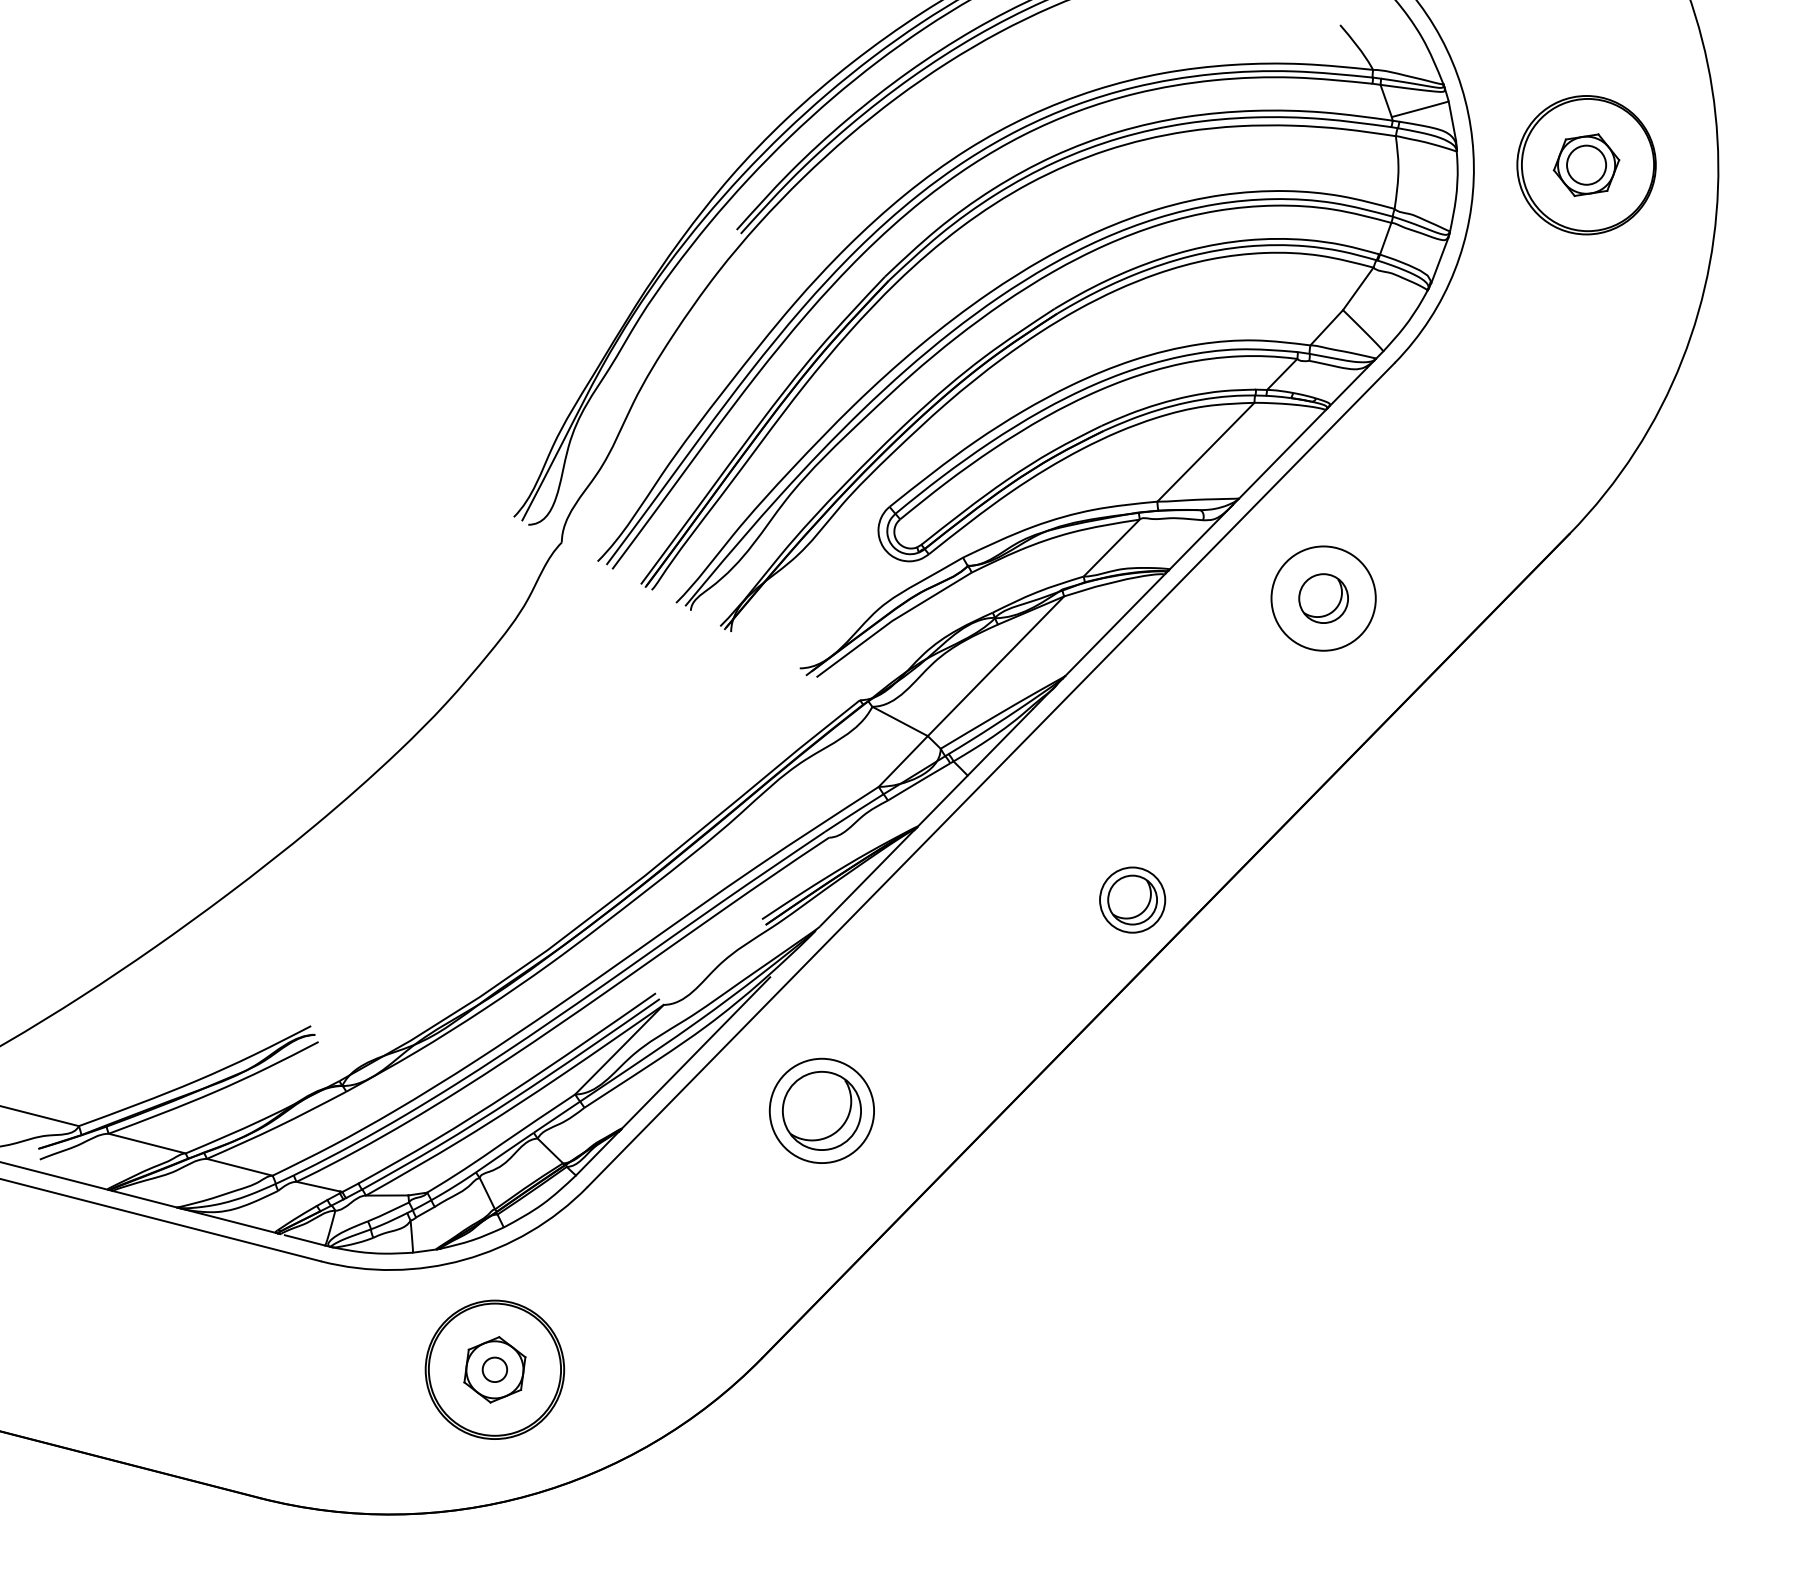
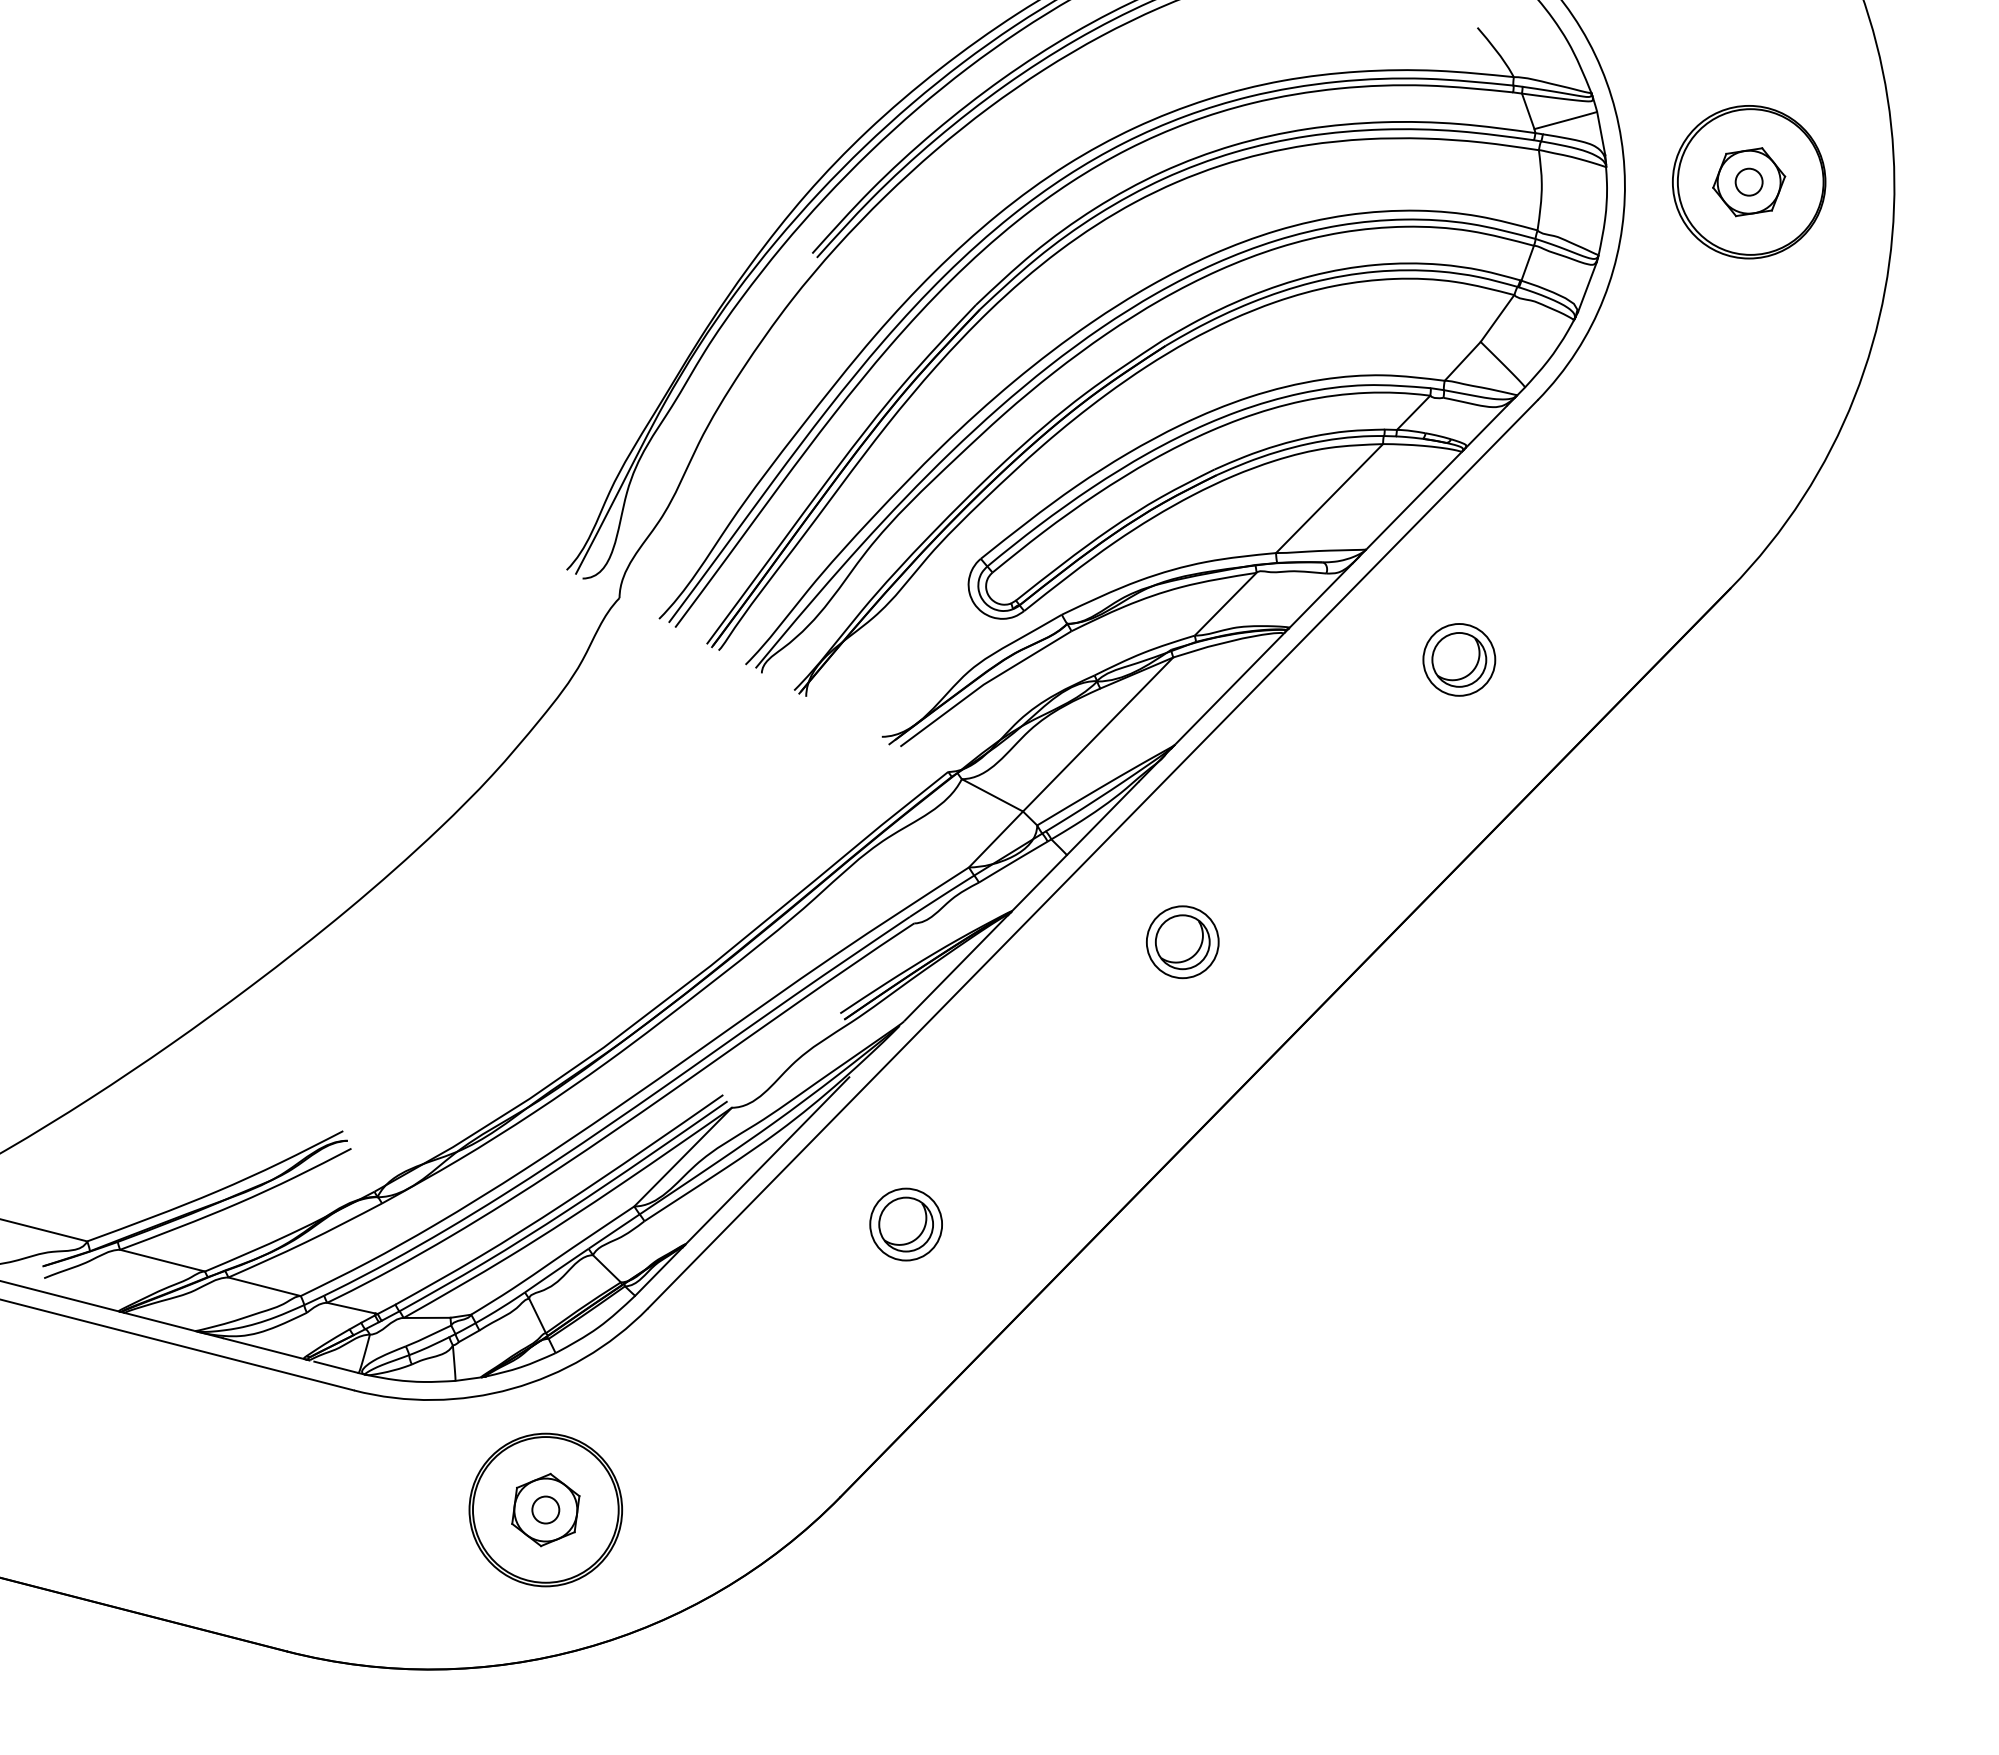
circle: (1585, 164) -> (1748, 181), size x0.62
circle: (1323, 598) -> (1459, 659), size x0.62
part: (1132, 900) -> (1182, 942), moved
part: (821, 1110) -> (905, 1224), size x0.62

